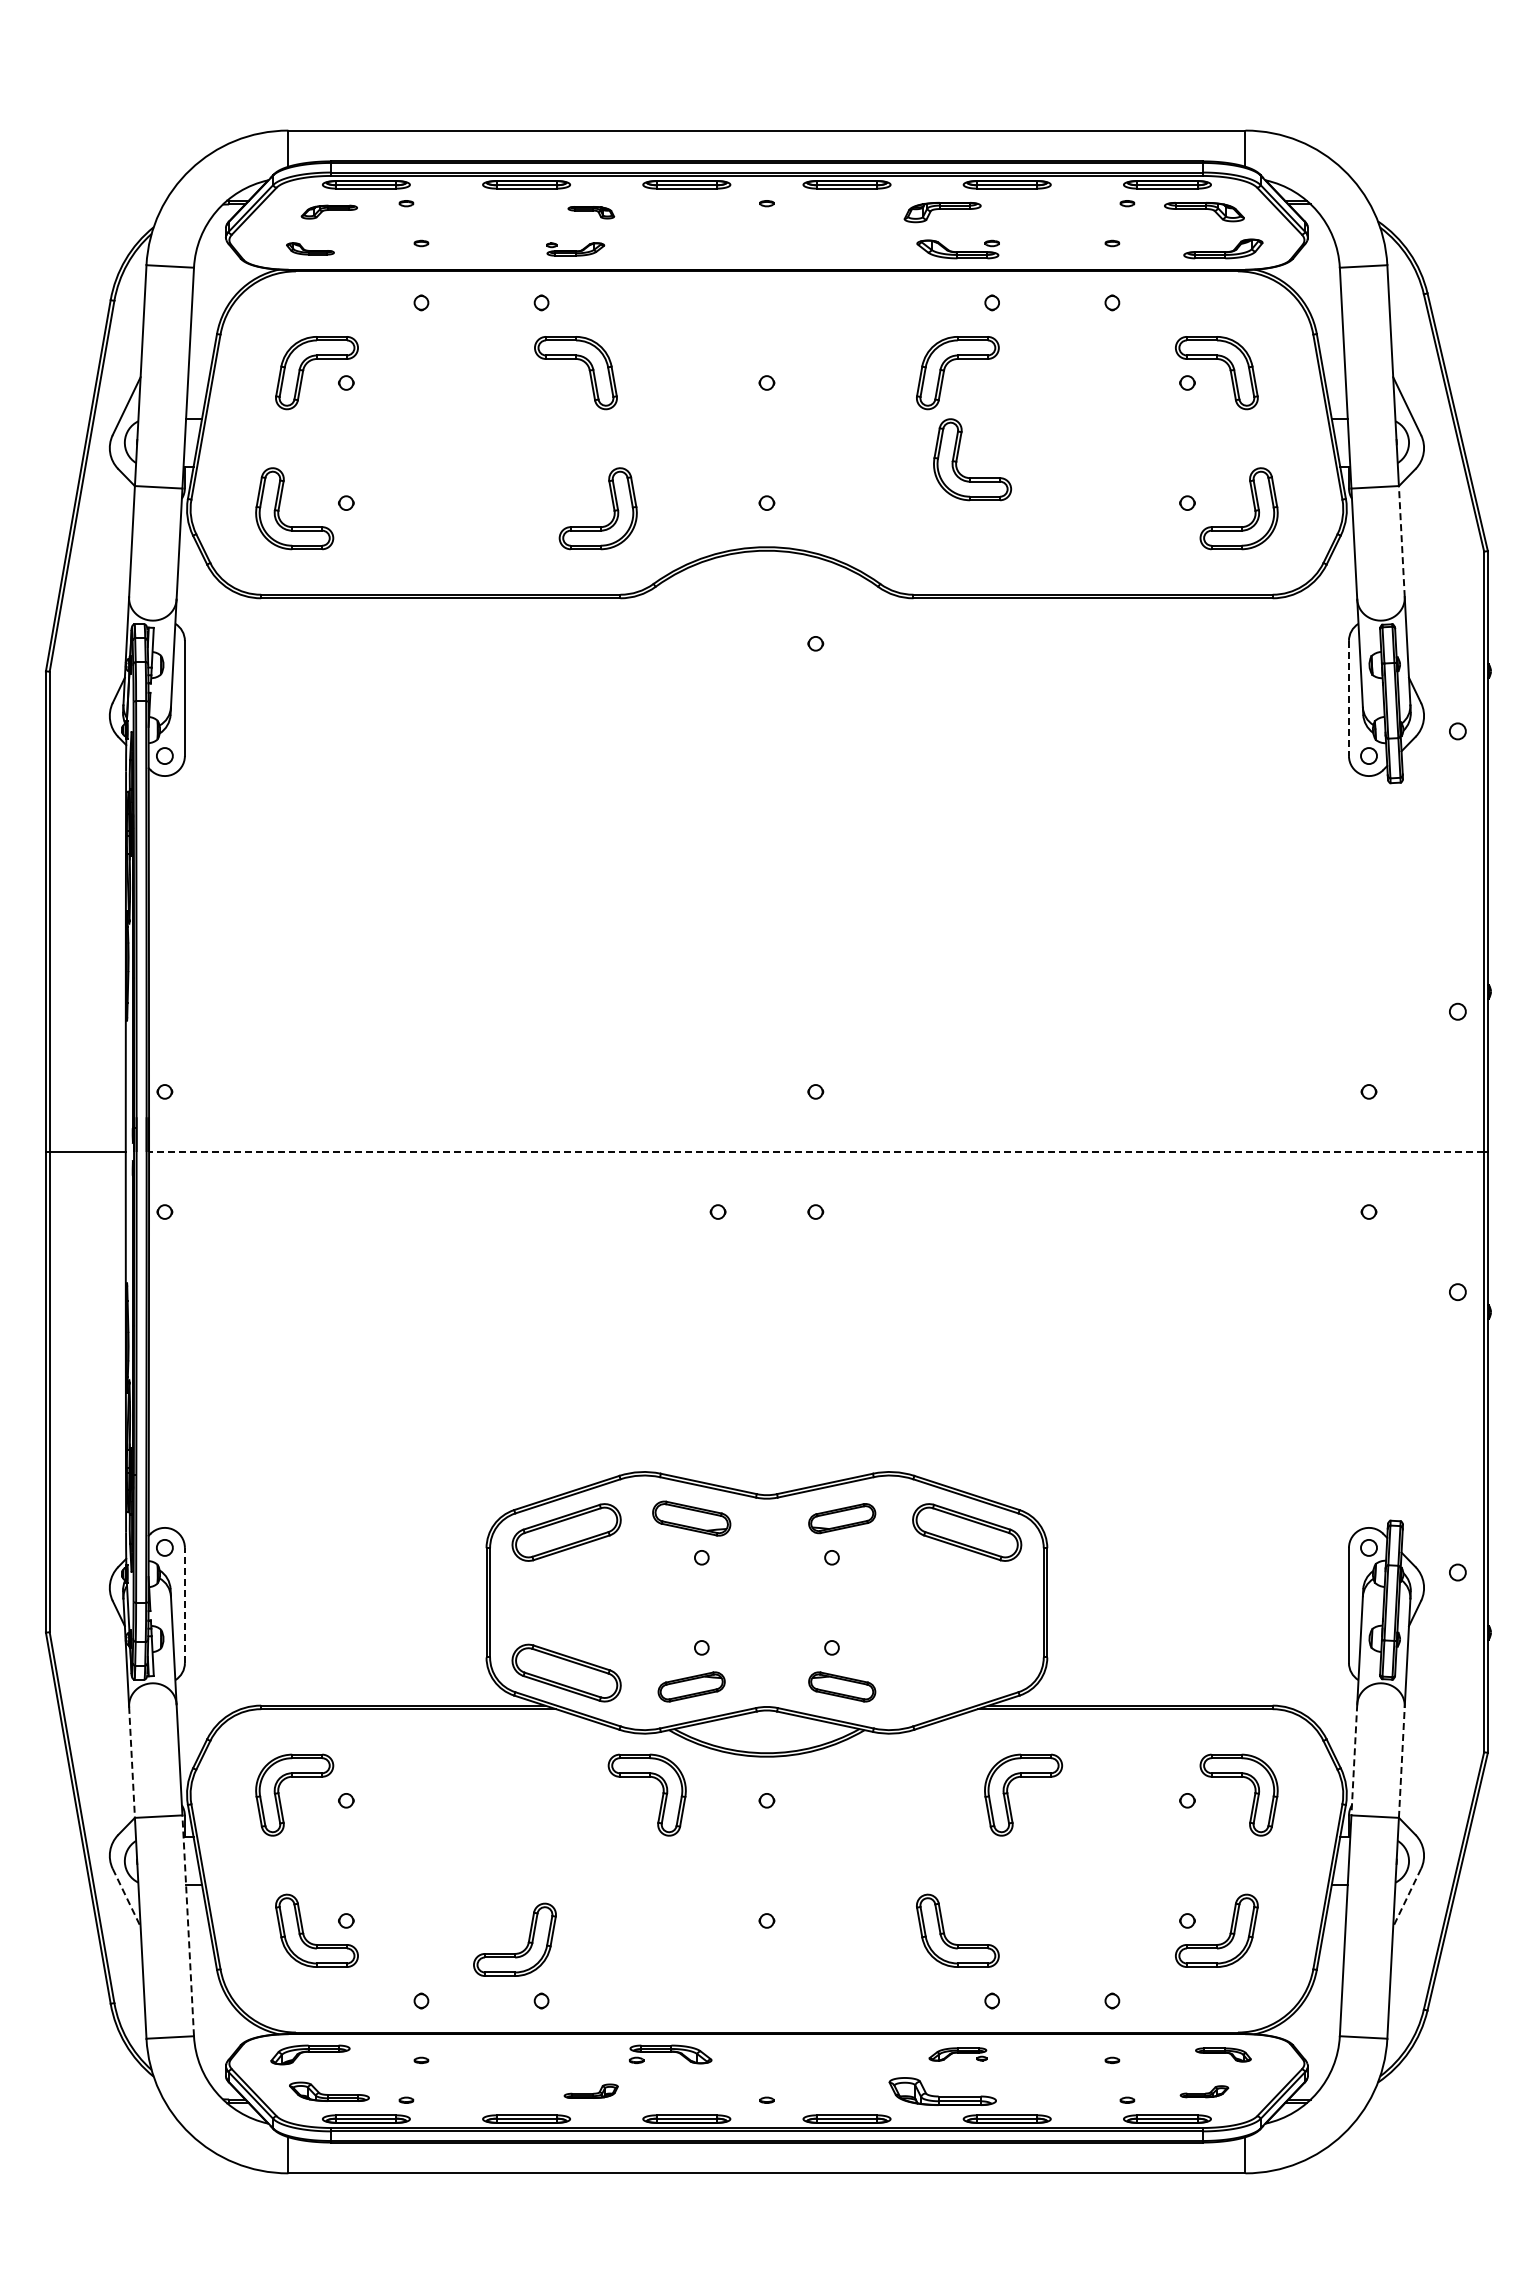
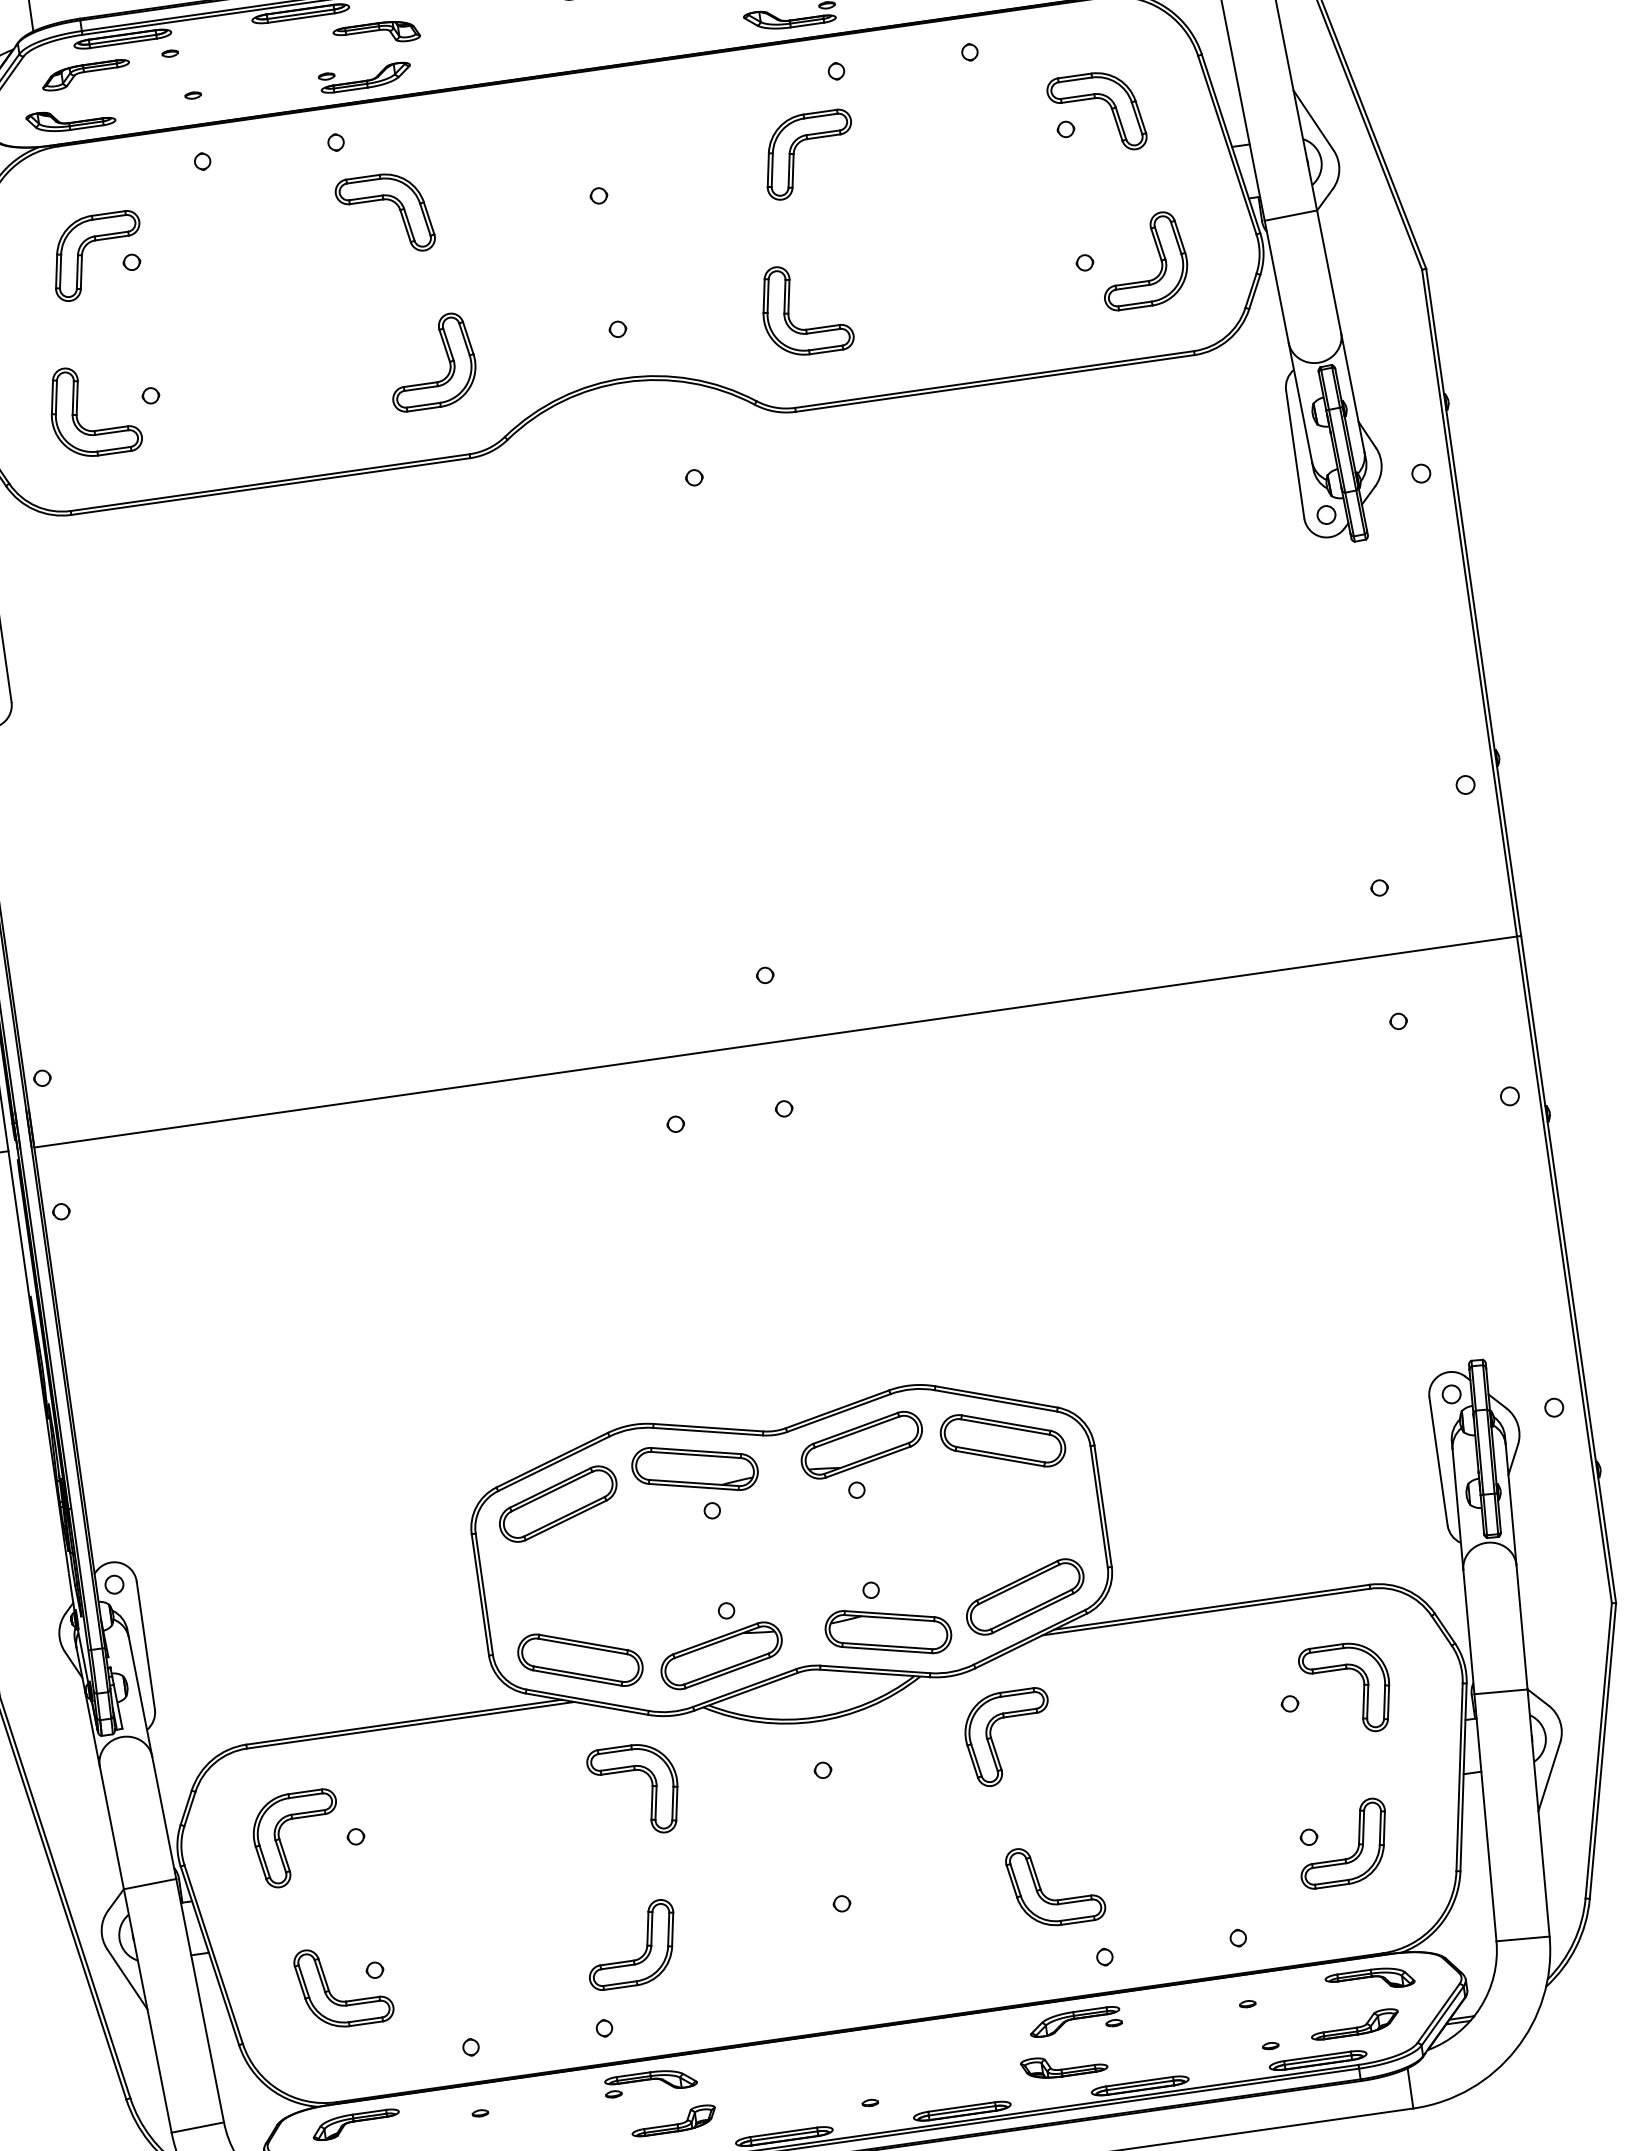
part: (329, 212) -> (86, 75), size x1.43
part: (591, 212) -> (377, 34), size x1.67
part: (310, 248) -> (70, 118), size x1.67
part: (575, 249) -> (365, 77), size x1.43
part: (958, 456) -> (789, 307), moved
line: (1401, 541) -> (1328, 271), dashed -> solid
line: (1348, 698) -> (1294, 454), dashed -> solid
line: (816, 1151) -> (775, 1041), dashed -> solid
part: (691, 1518) -> (694, 1468), size x1.43
part: (842, 1518) -> (862, 1444), size x1.67
line: (184, 1605) -> (145, 1645), dashed -> solid
part: (967, 1672) -> (1025, 1596), added
part: (691, 1686) -> (721, 1655), size x1.67
part: (842, 1686) -> (888, 1631), size x1.67
line: (1354, 1759) -> (1469, 1631), dashed -> solid
line: (132, 1762) -> (112, 1828), dashed -> solid
line: (1401, 1762) -> (1521, 1627), dashed -> solid
part: (661, 1797) -> (651, 1791), moved
part: (1009, 1798) -> (994, 1743), moved
line: (126, 1898) -> (127, 1980), dashed -> solid
line: (1406, 1898) -> (1548, 1777), dashed -> solid
line: (188, 1925) -> (200, 2000), dashed -> solid
part: (527, 1942) -> (645, 1945), moved
part: (670, 2054) -> (650, 2082), moved
part: (957, 2054) -> (1074, 2022), size x1.43
part: (1223, 2054) -> (1370, 1979), size x1.43
part: (591, 2090) -> (674, 2119), size x1.43
part: (942, 2090) -> (1063, 2064), size x0.71
part: (1204, 2091) -> (1354, 2024), size x1.67

